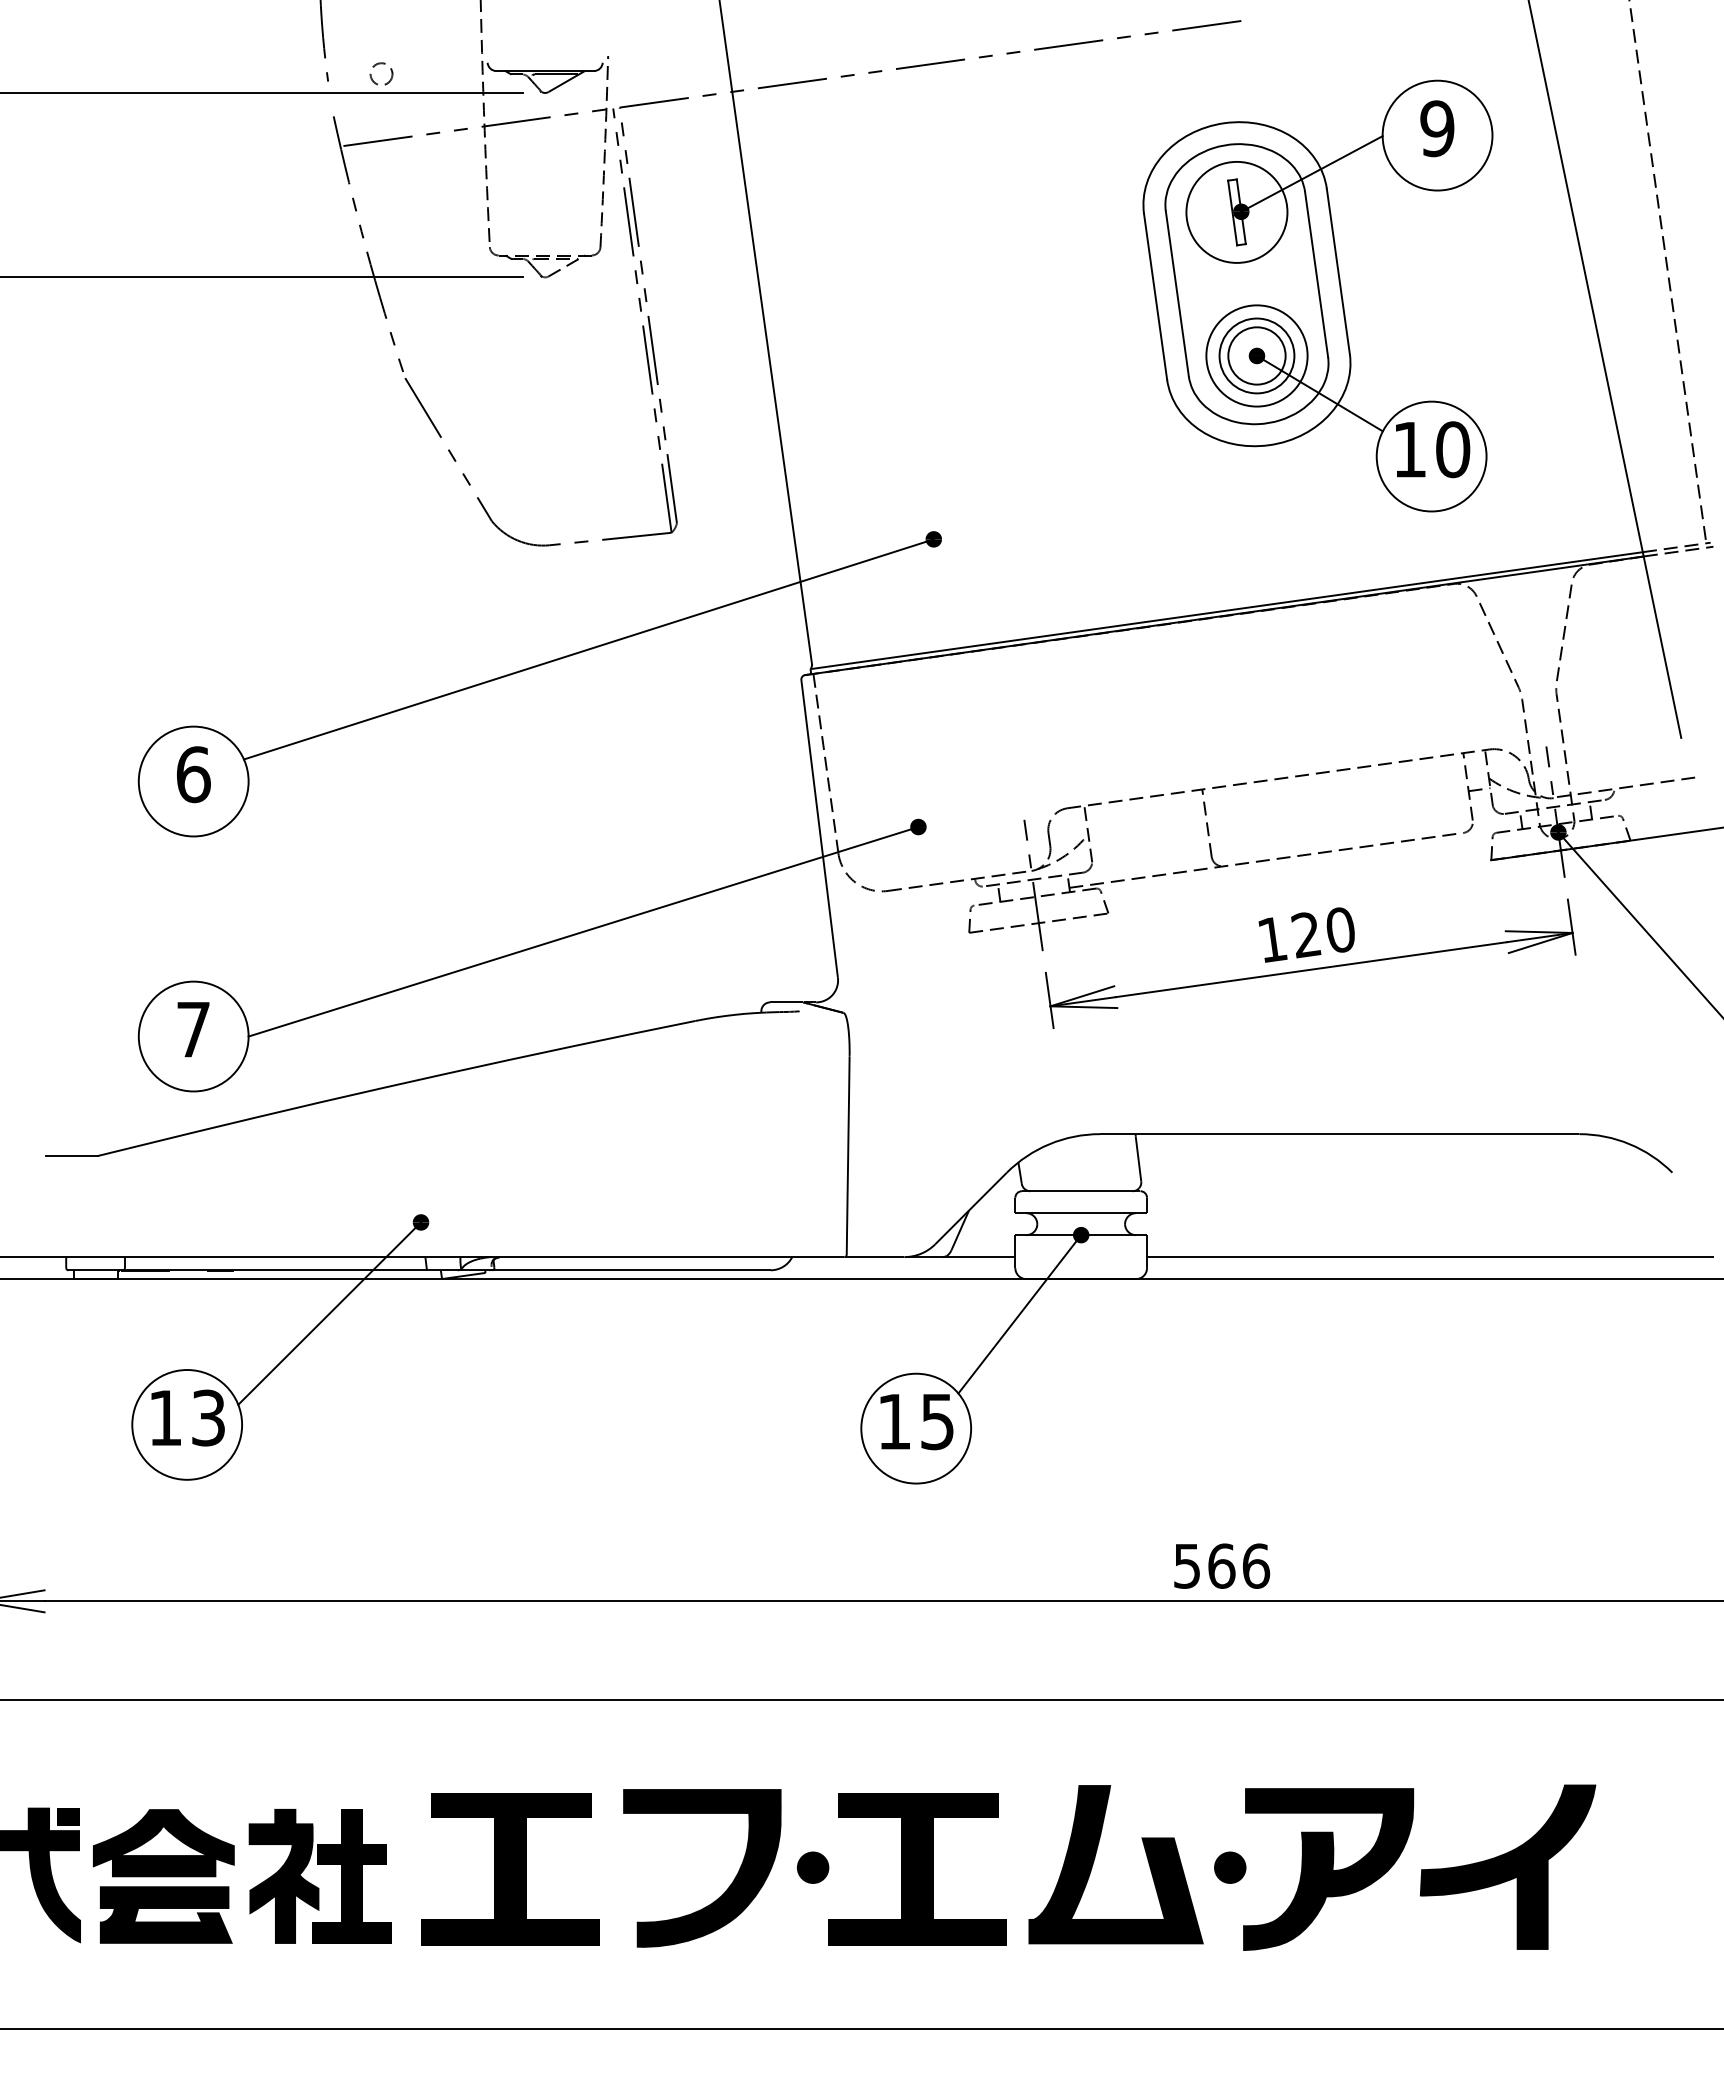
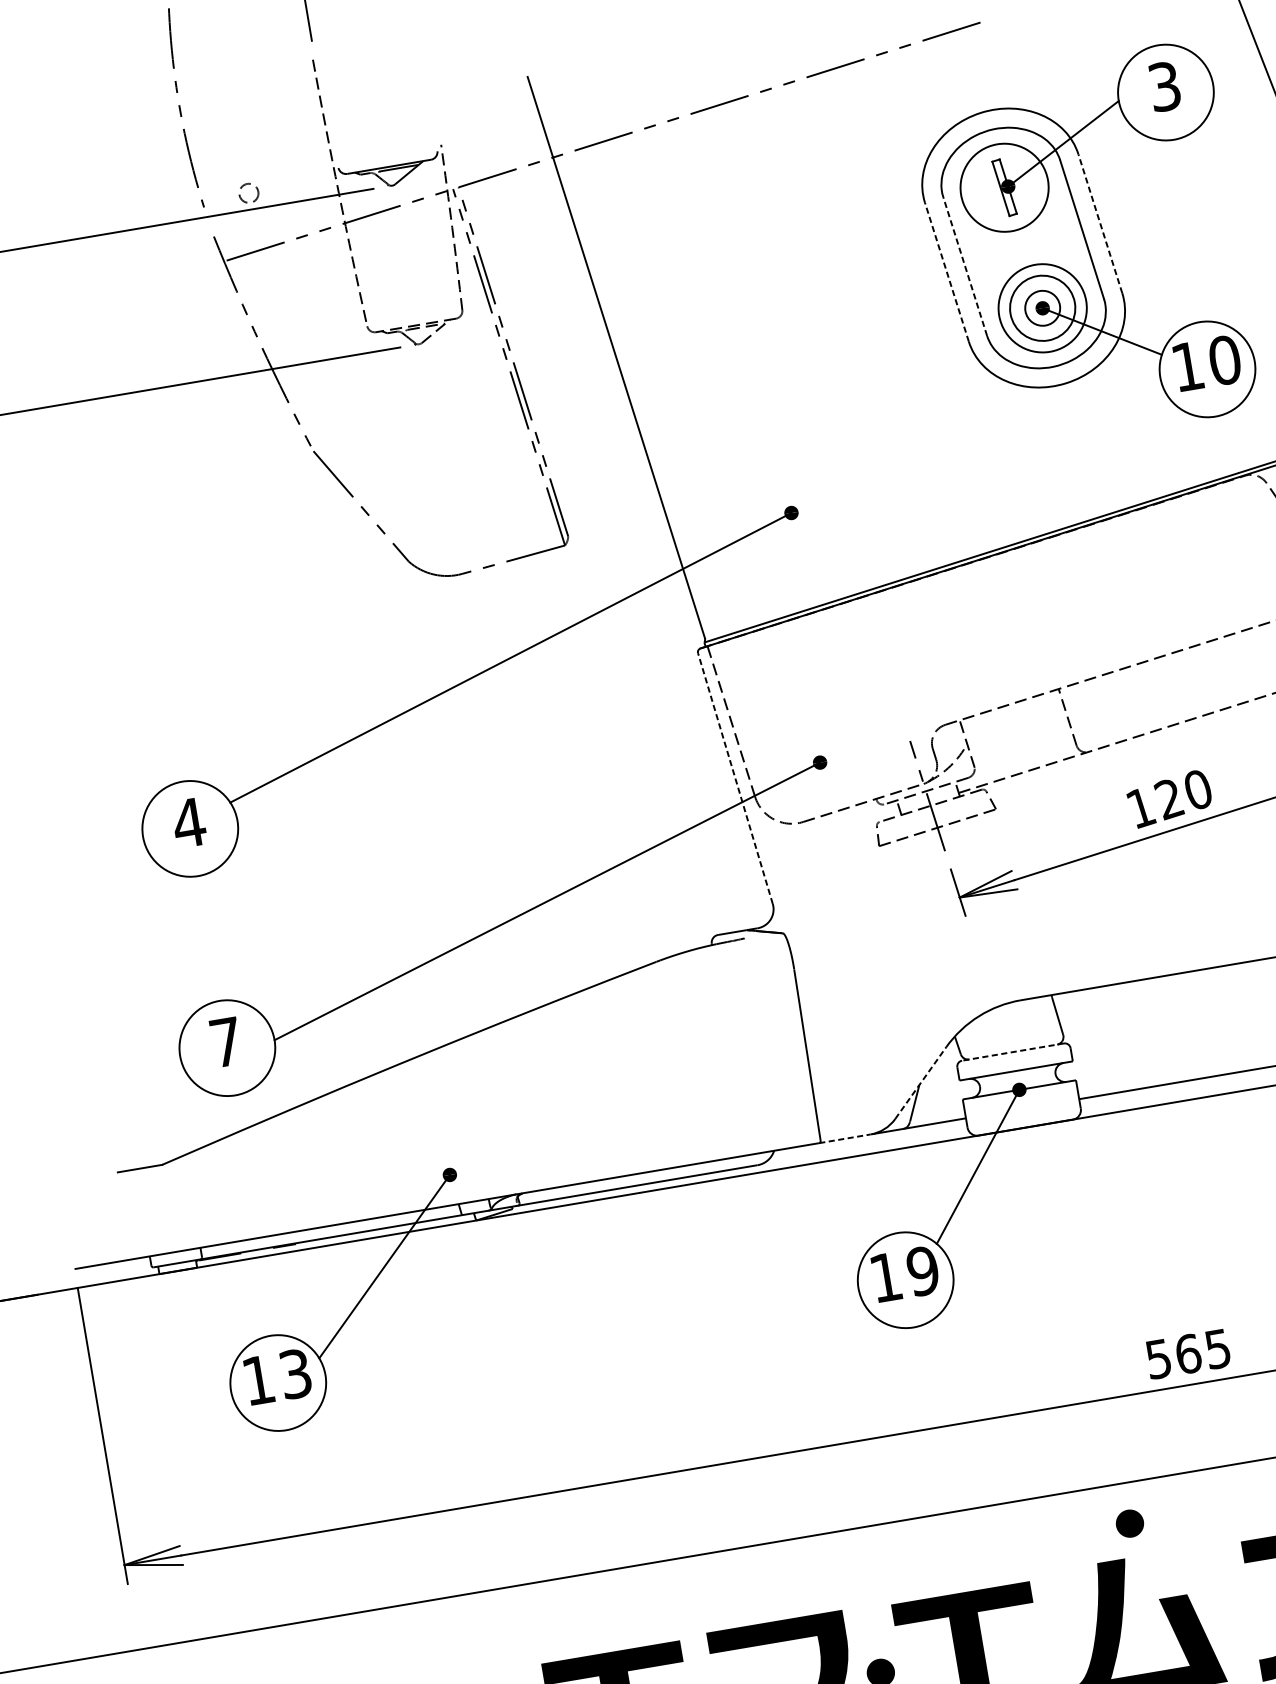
text: (1437, 128) -> (1164, 86), 9 -> 3
line: (1338, 270) -> (1100, 222), solid -> dashed
line: (1177, 293) -> (965, 266), solid -> dashed
line: (1155, 296) -> (946, 271), solid -> dashed
circle: (1256, 355) -> (1042, 307), size x0.7
text: (193, 774) -> (189, 822), 6 -> 4
line: (819, 828) -> (735, 778), solid -> dashed
line: (1080, 1191) -> (1012, 1052), solid -> dashed
line: (971, 1208) -> (921, 1082), solid -> dashed
line: (874, 1257) -> (844, 1139), solid -> dashed
text: (937, 1421) -> (922, 1271), 15 -> 19
text: (1256, 1565) -> (1218, 1348), 566 -> 565
part: (1230, 1867) -> (1130, 1523), moved

